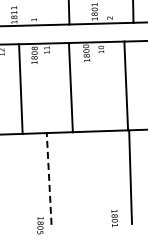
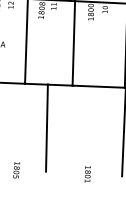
line: (49, 178) -> (47, 127), dashed -> solid
text: (114, 218) -> (87, 174), moved
text: (40, 225) -> (16, 170), moved

